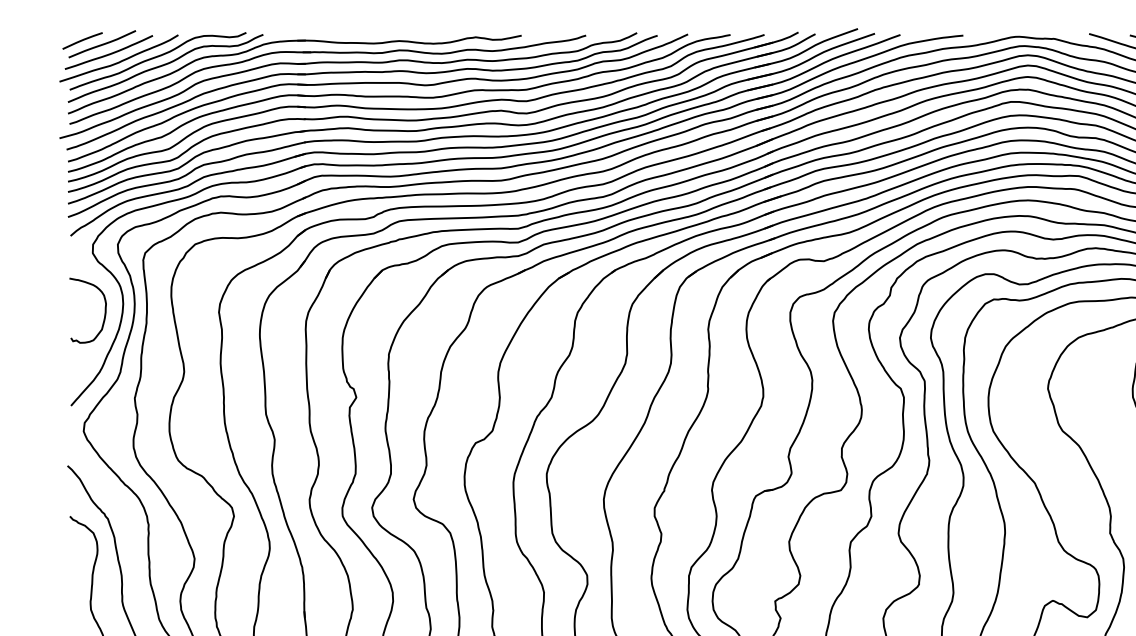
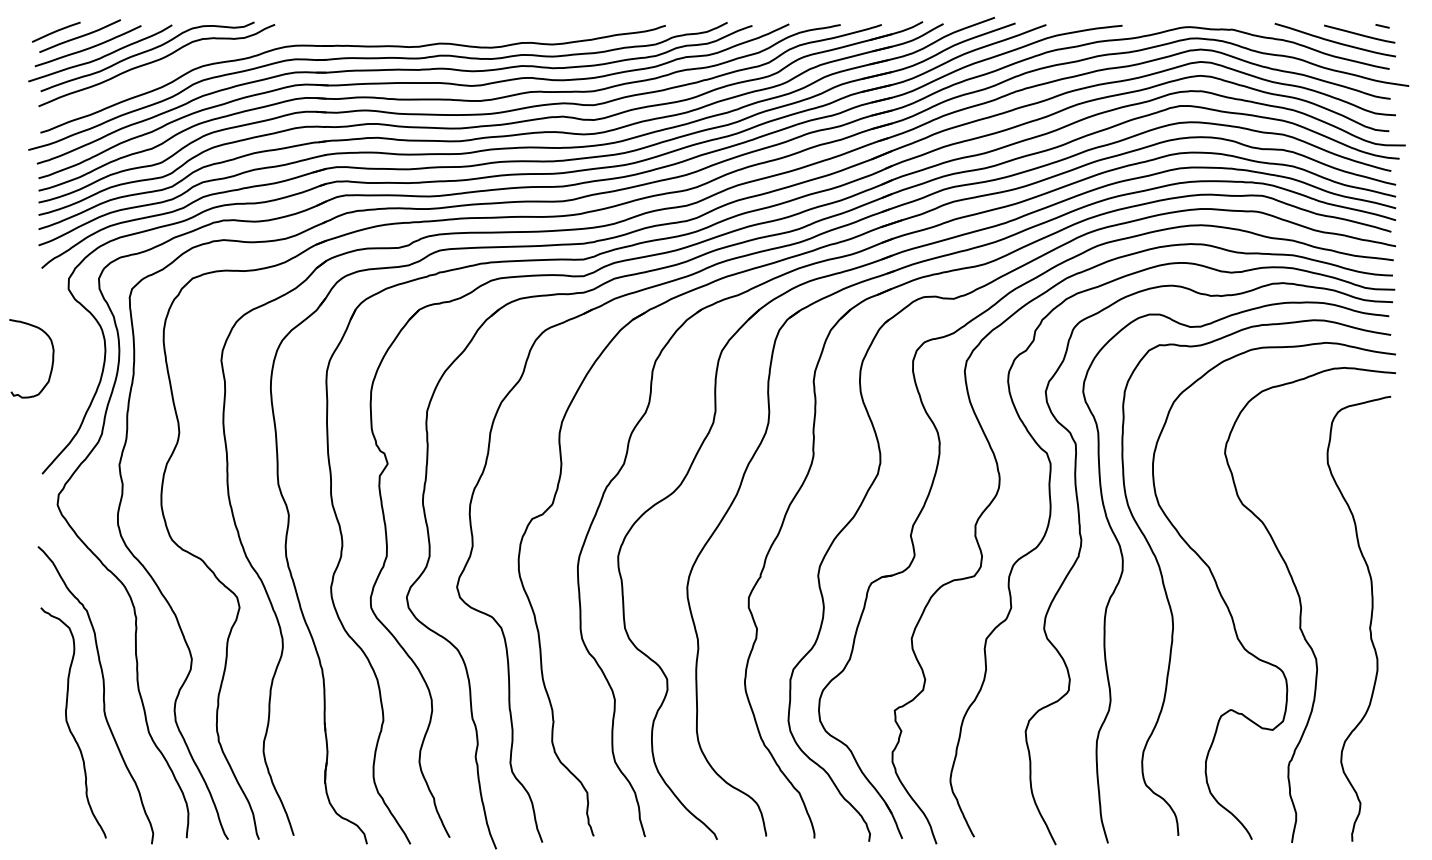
part: (290, 42) -> (308, 33), removed
curve: (104, 314) -> (51, 363), moved

